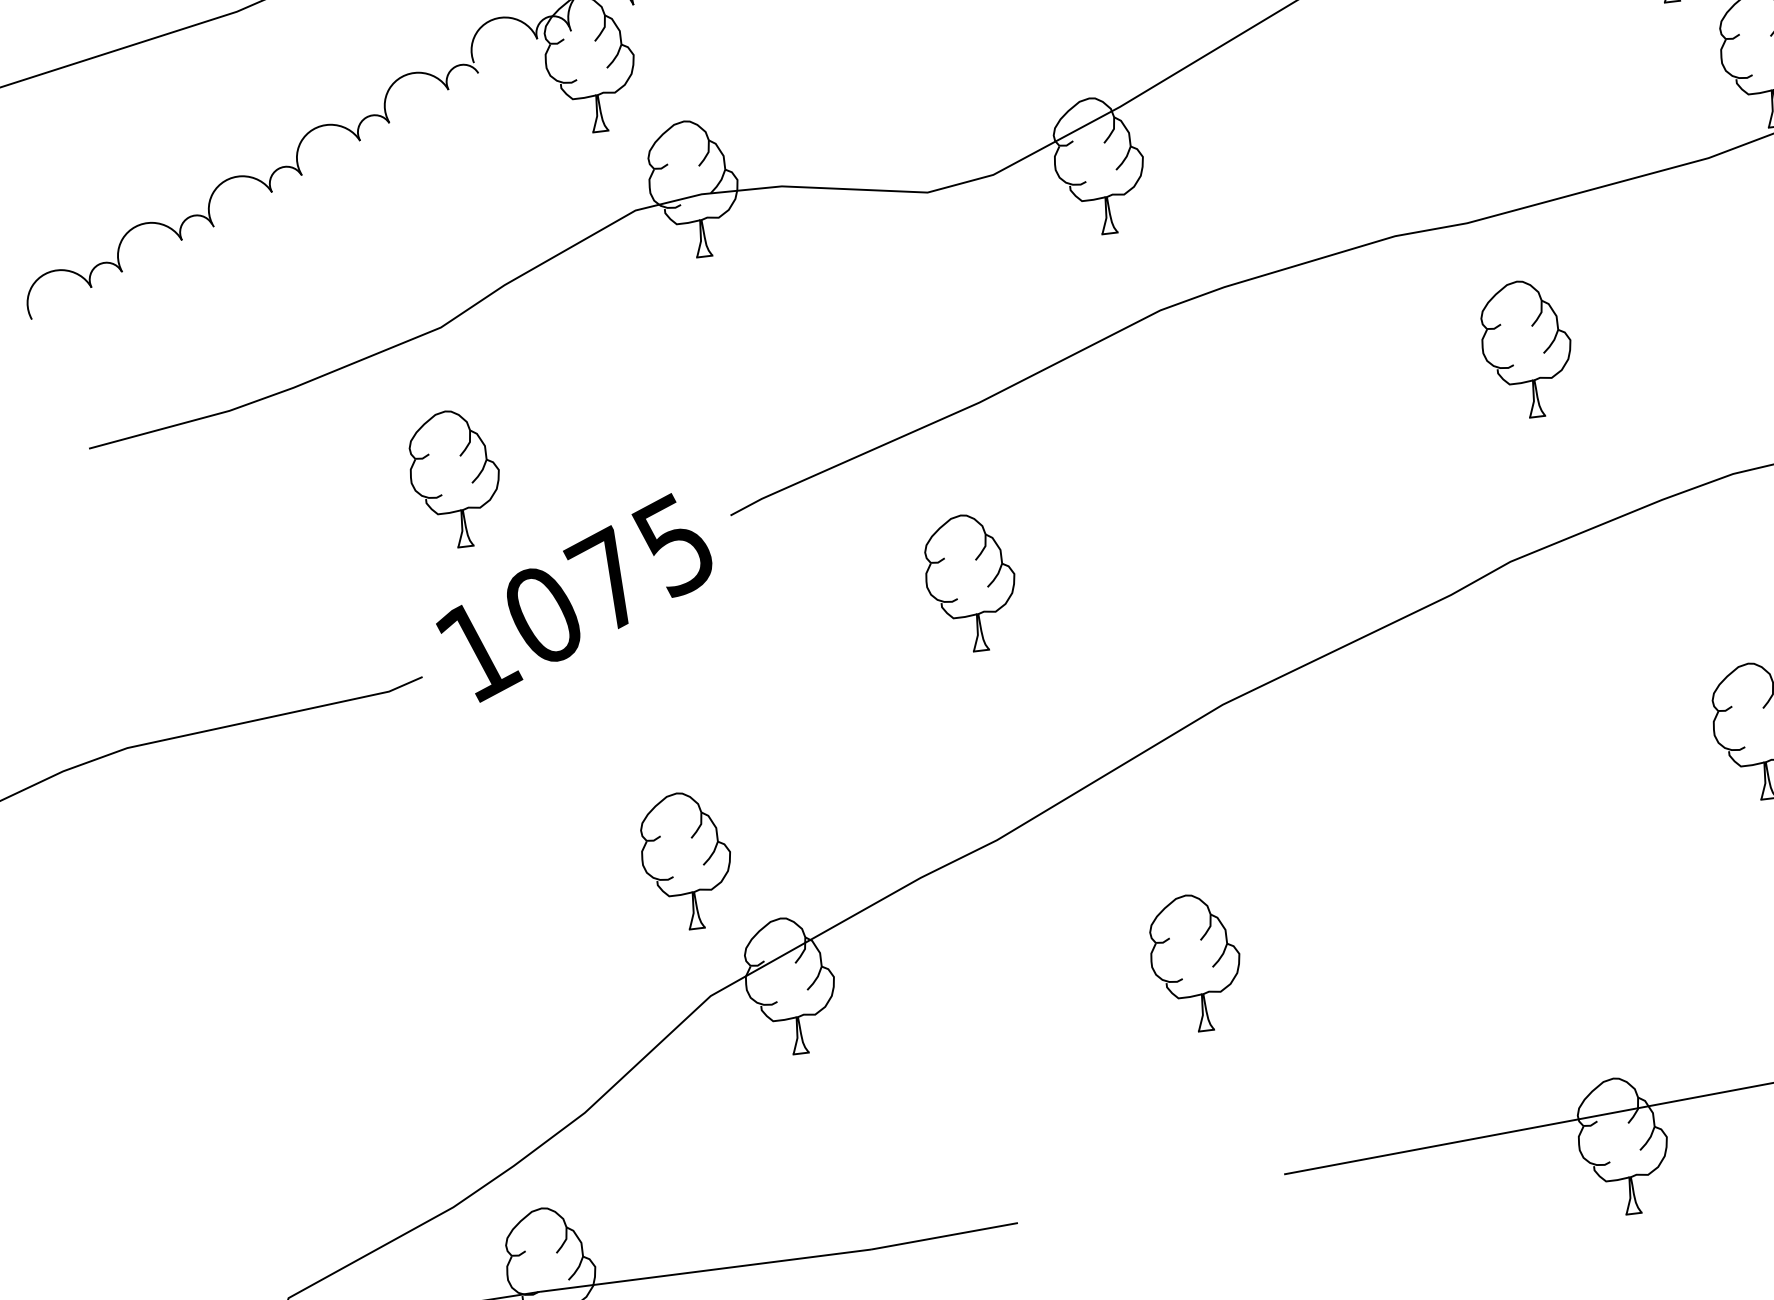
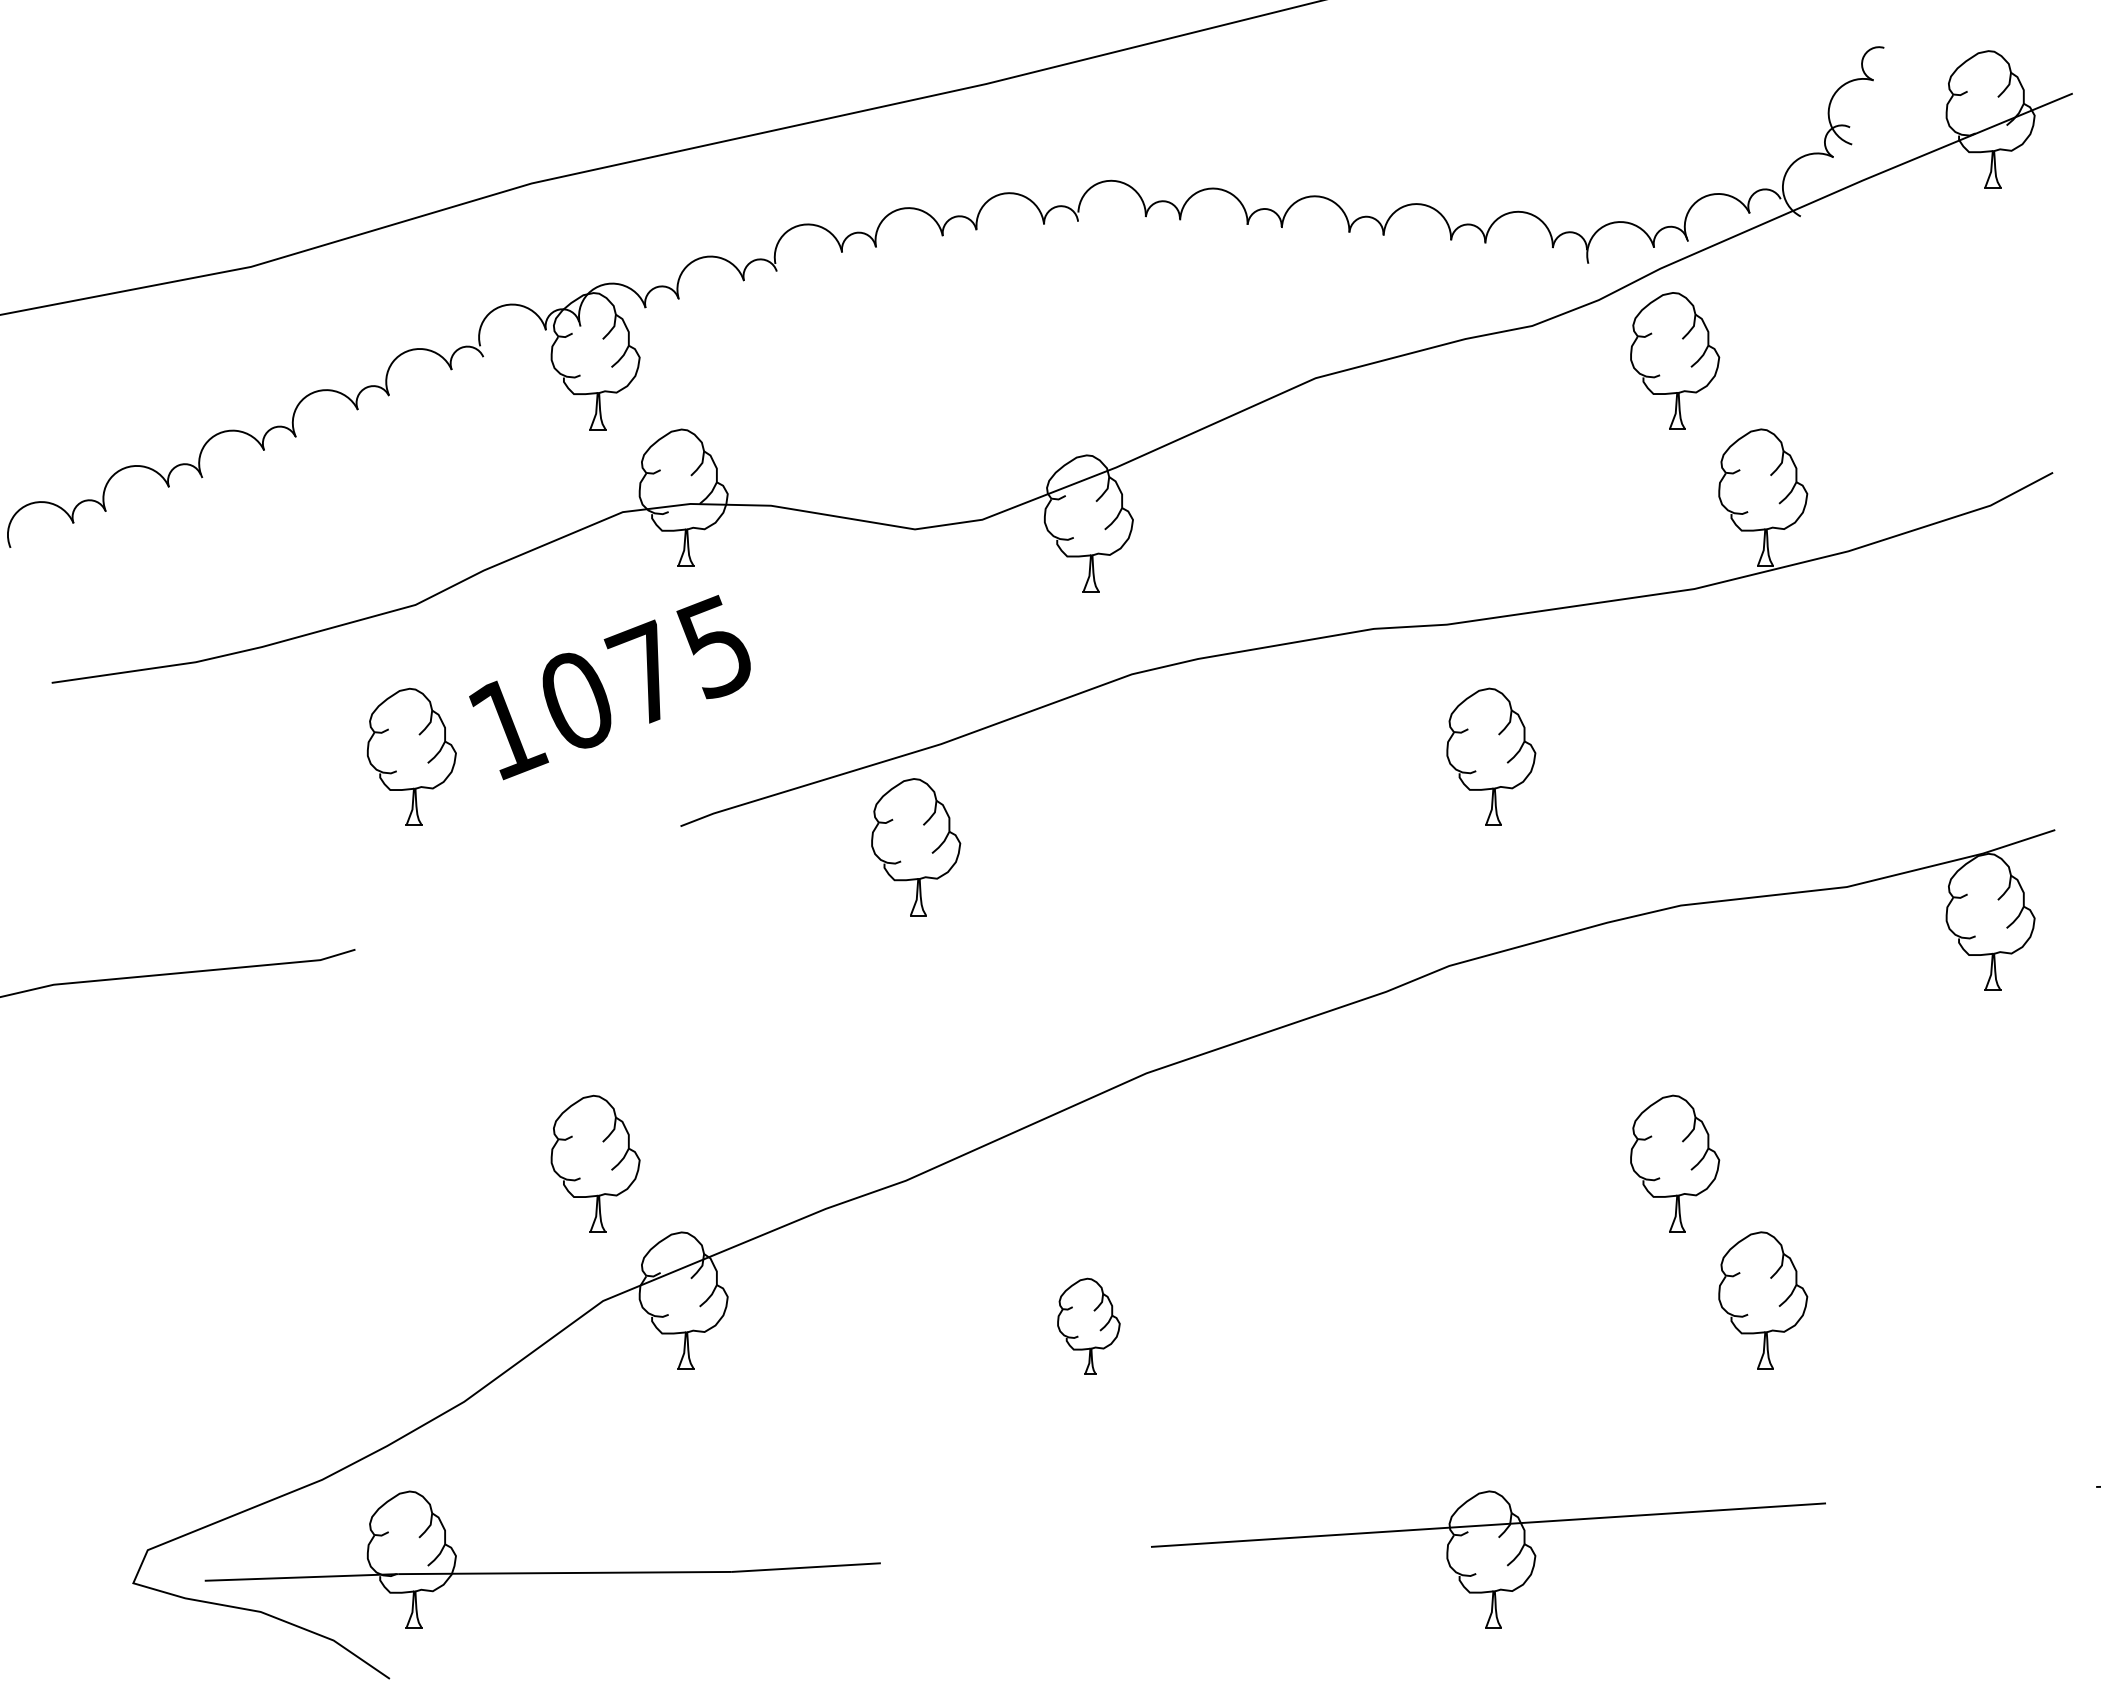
part: (971, 583) -> (916, 847), moved
text: (574, 598) -> (609, 687), moved
part: (1195, 963) -> (1088, 1326), size x0.7

